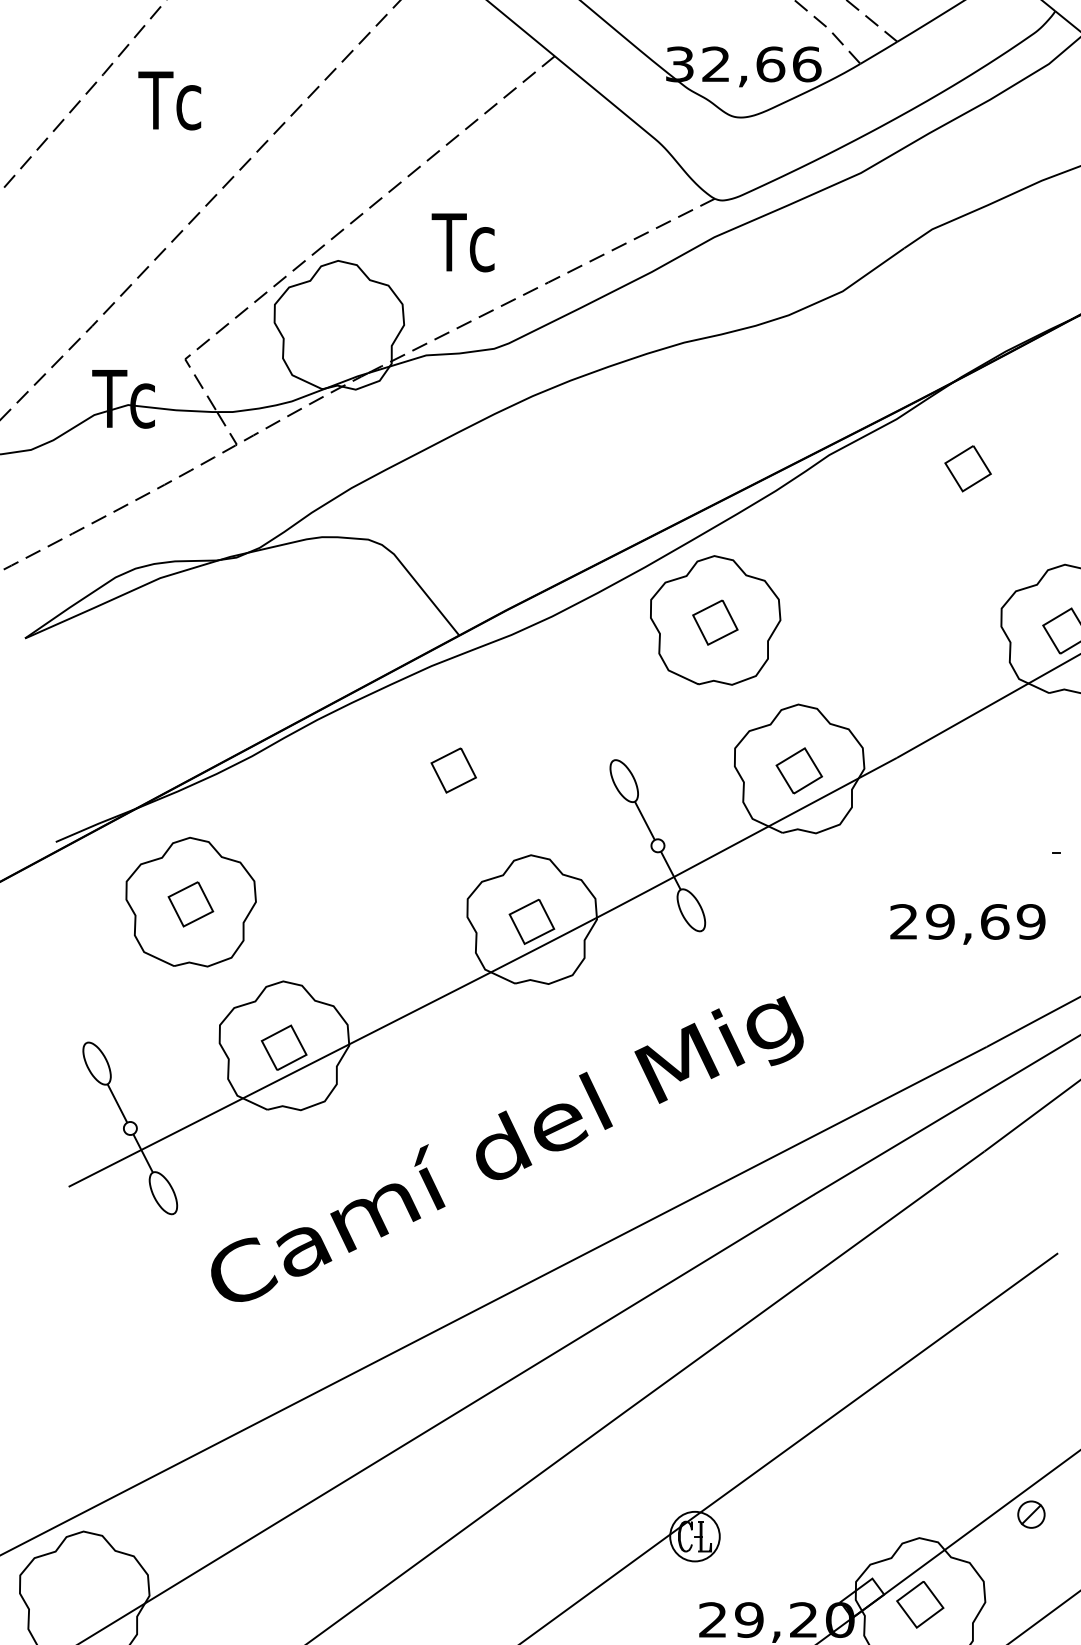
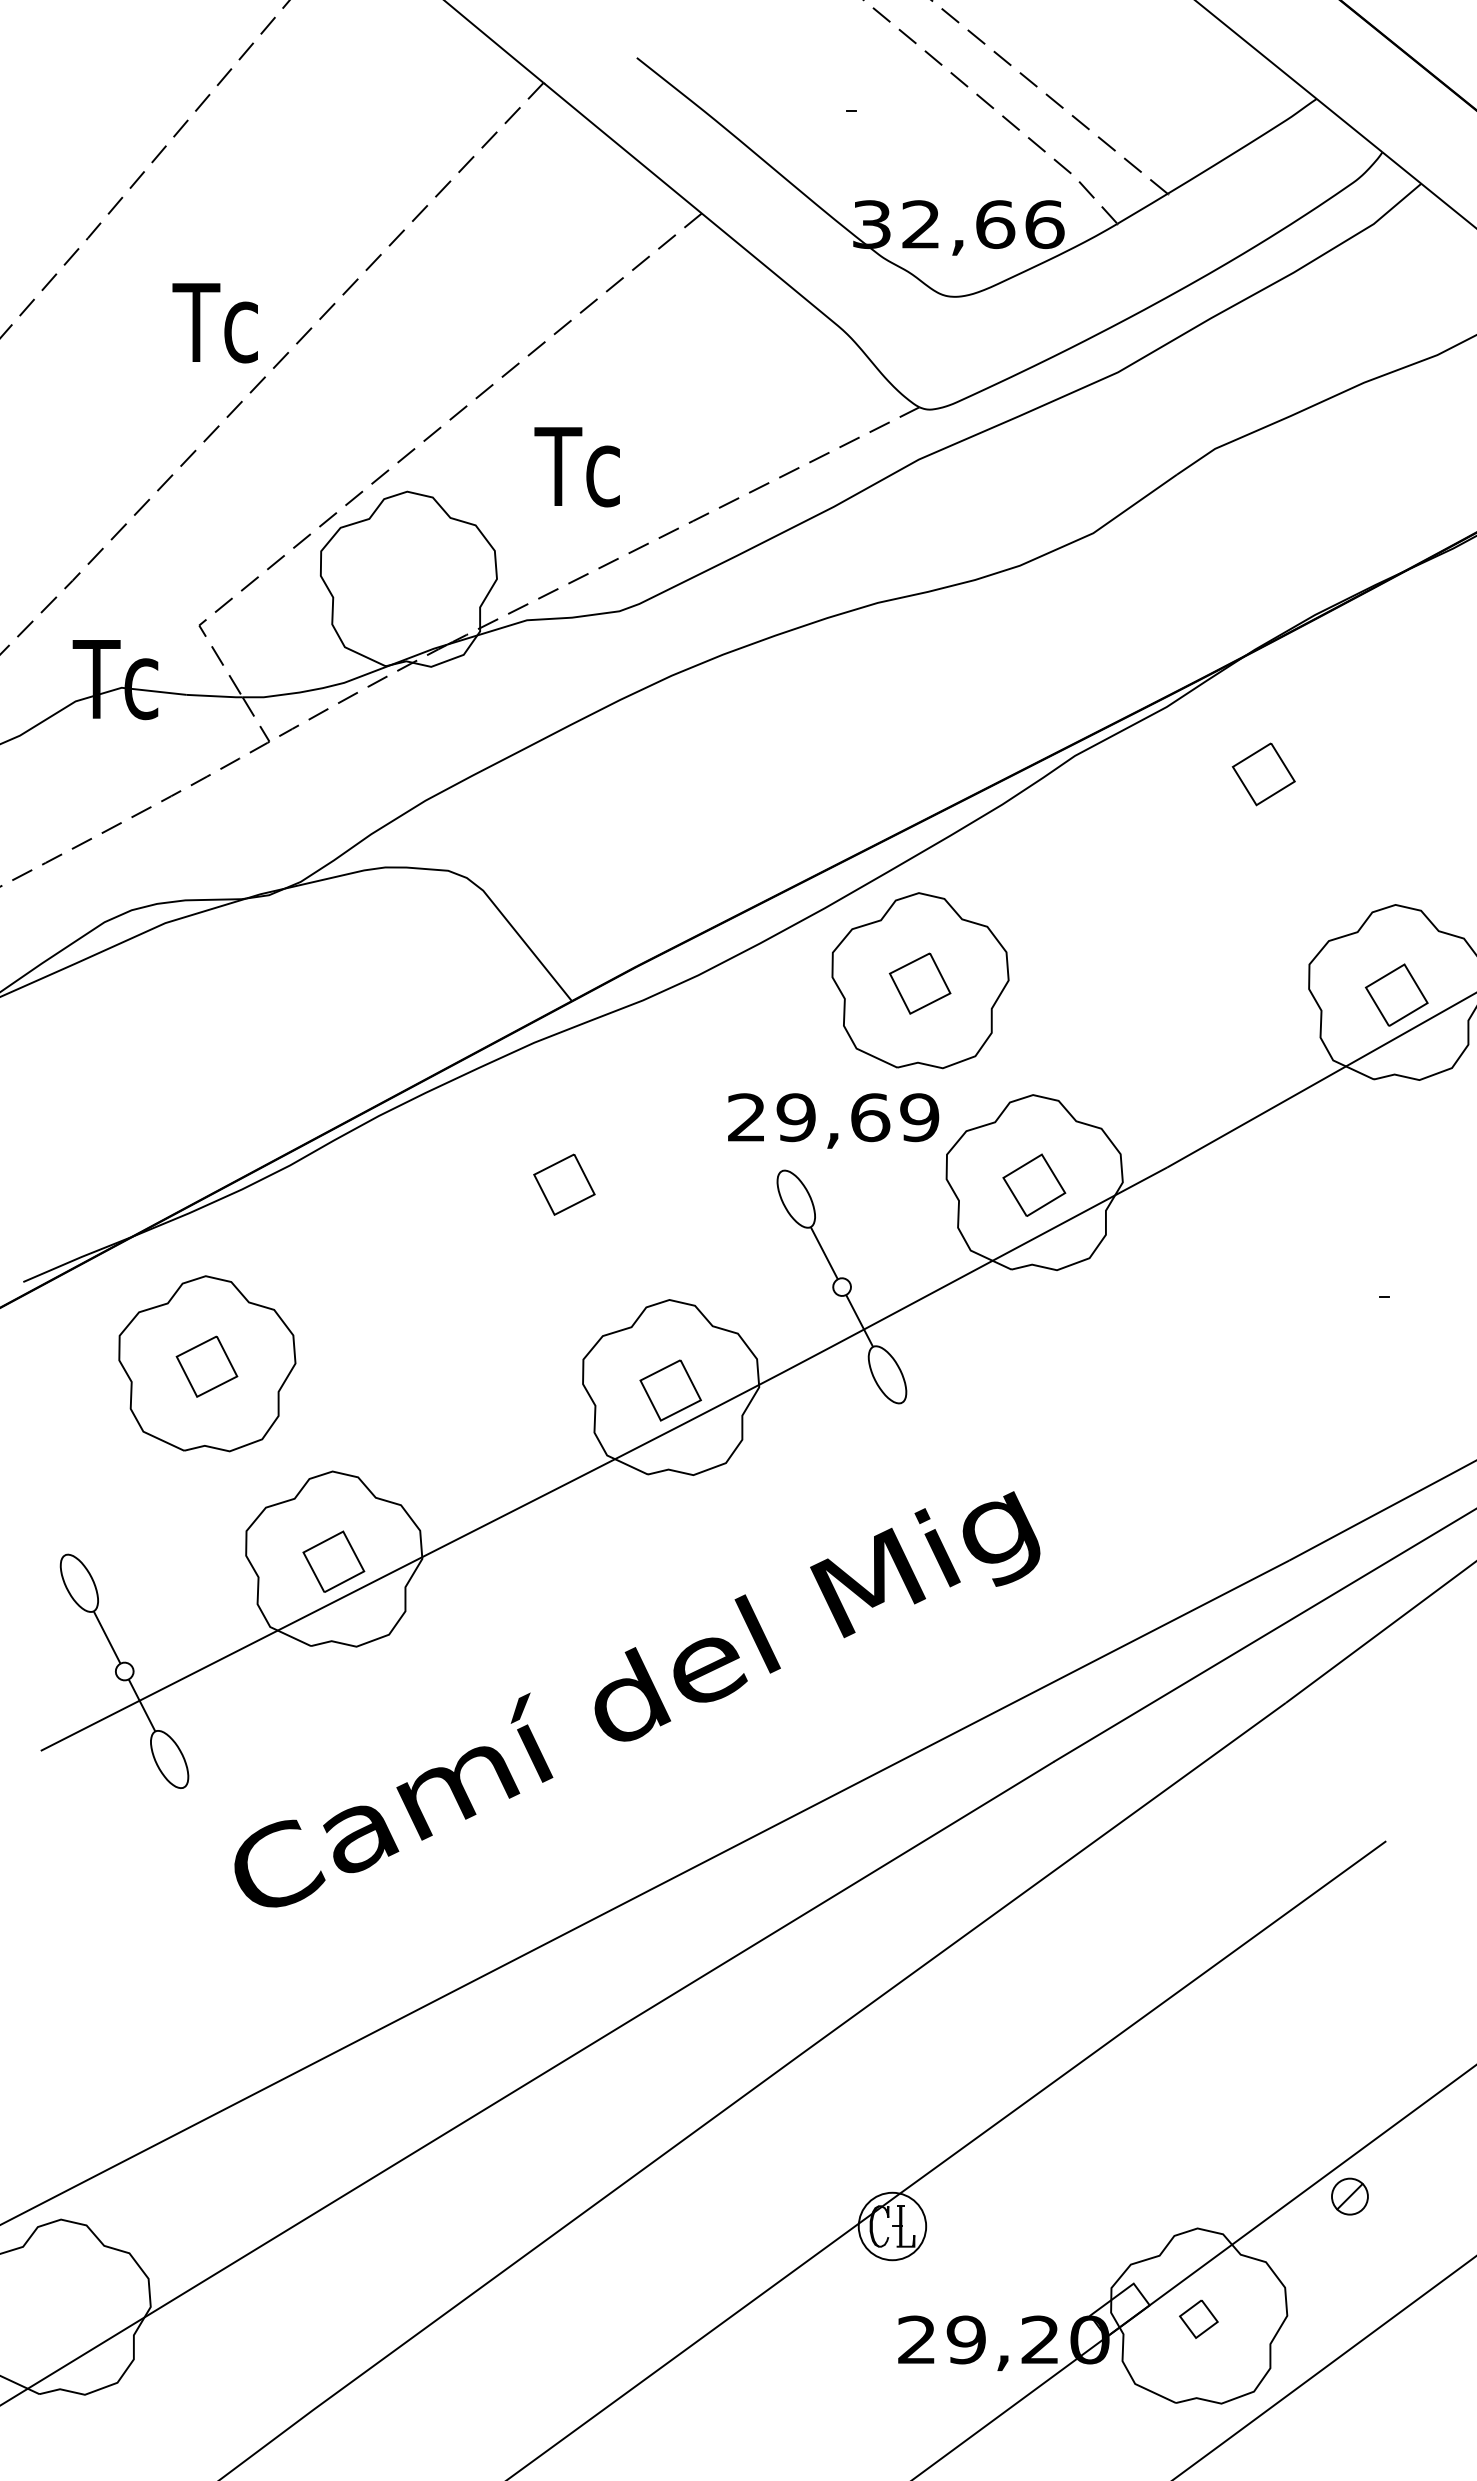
text: (169, 101) -> (214, 323), moved
text: (967, 924) -> (833, 1120), moved
part: (920, 1605) -> (1198, 2319), size x0.6

